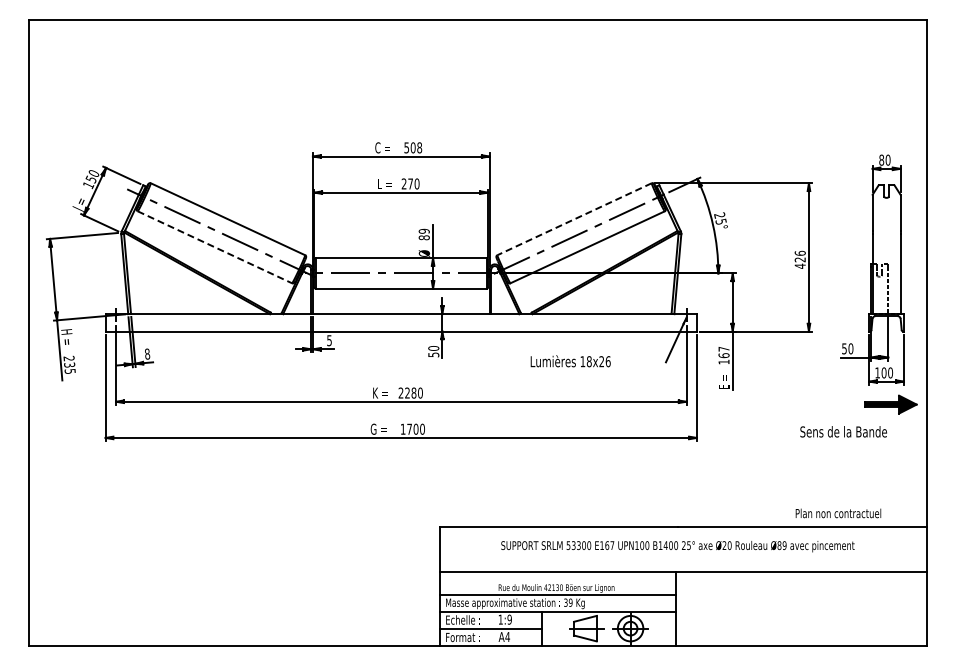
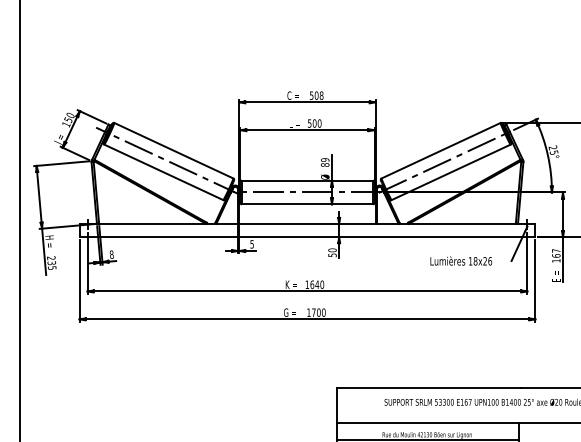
text: (407, 183) -> (312, 123), 270 -> 500
line: (574, 219) -> (441, 150), dashed -> solid
line: (215, 247) -> (164, 172), dashed -> solid
text: (570, 361) -> (461, 261), moved
text: (407, 392) -> (312, 284), 2280 -> 1640

